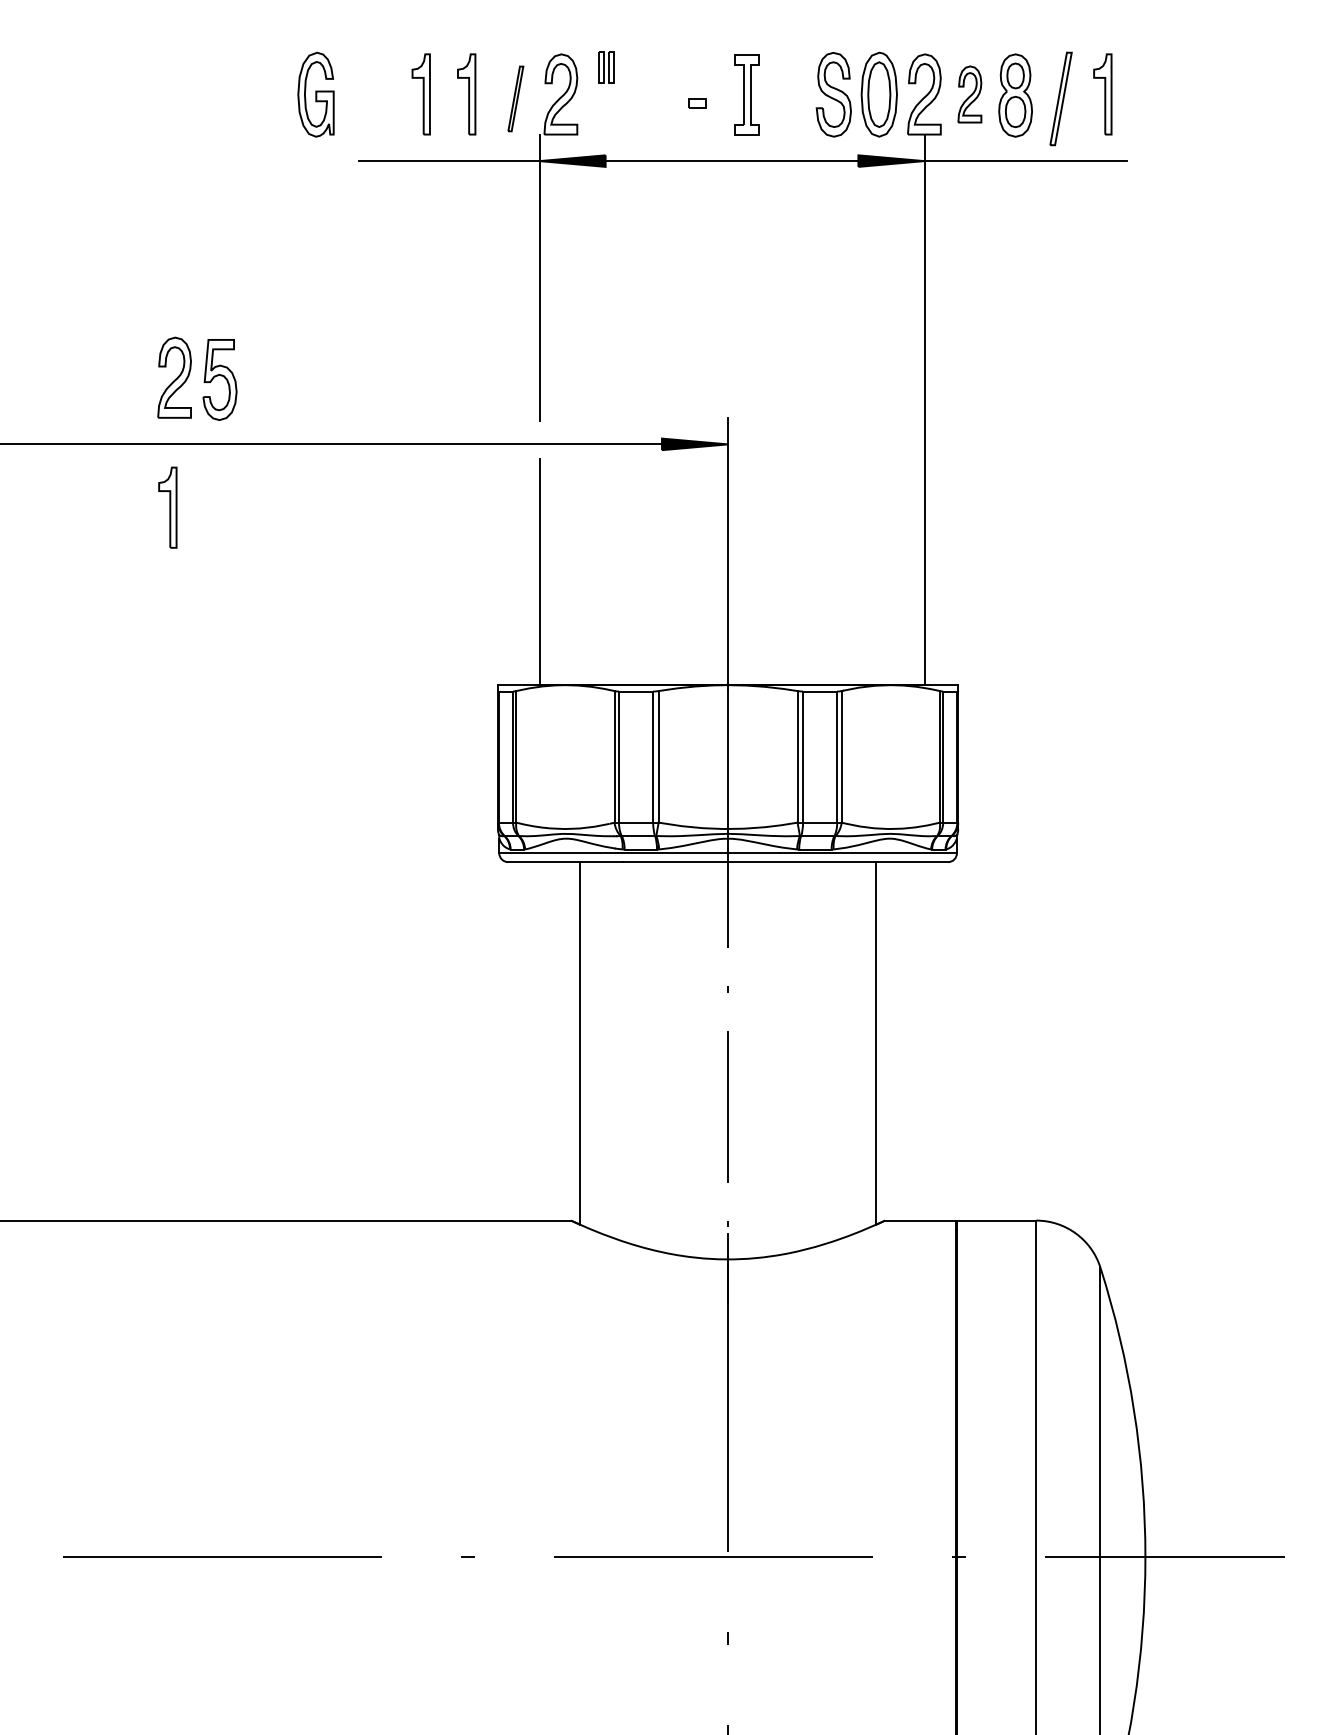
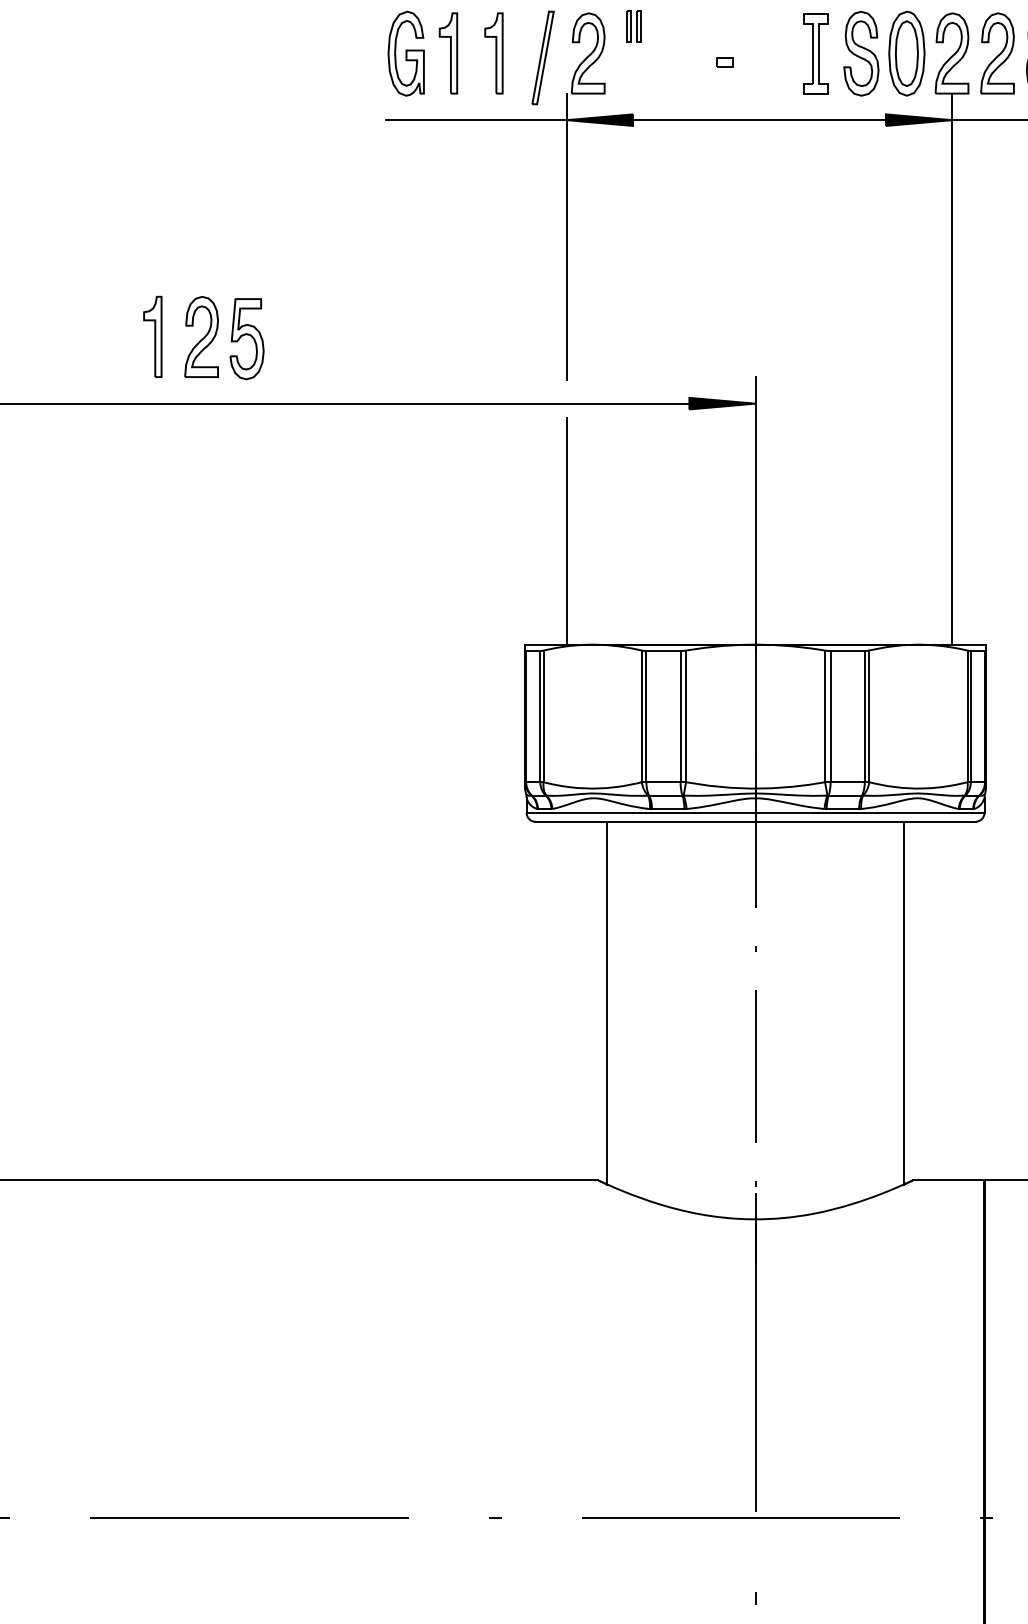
part: (315, 94) -> (405, 53), moved
part: (746, 94) -> (815, 53), moved
part: (969, 94) -> (997, 53), size x1.43
part: (515, 98) -> (542, 57), size x1.43
part: (167, 507) -> (152, 336), moved

